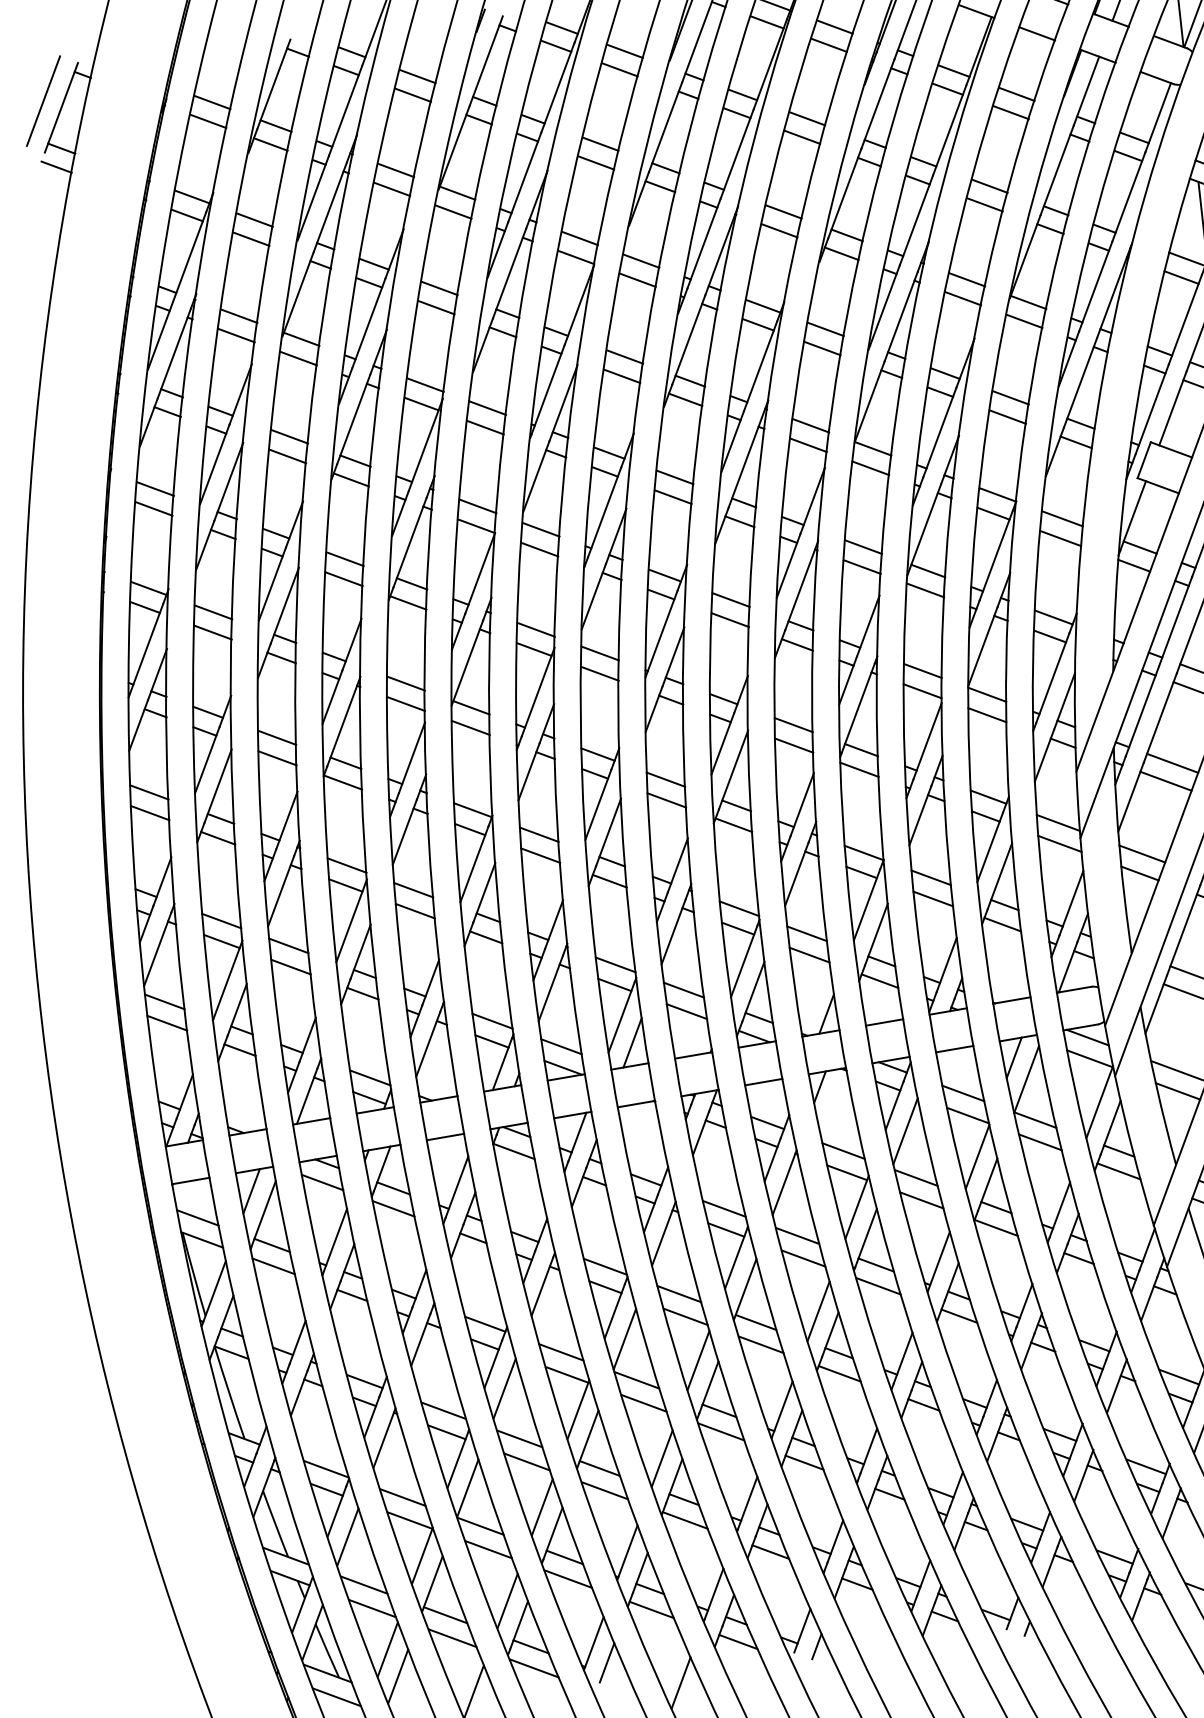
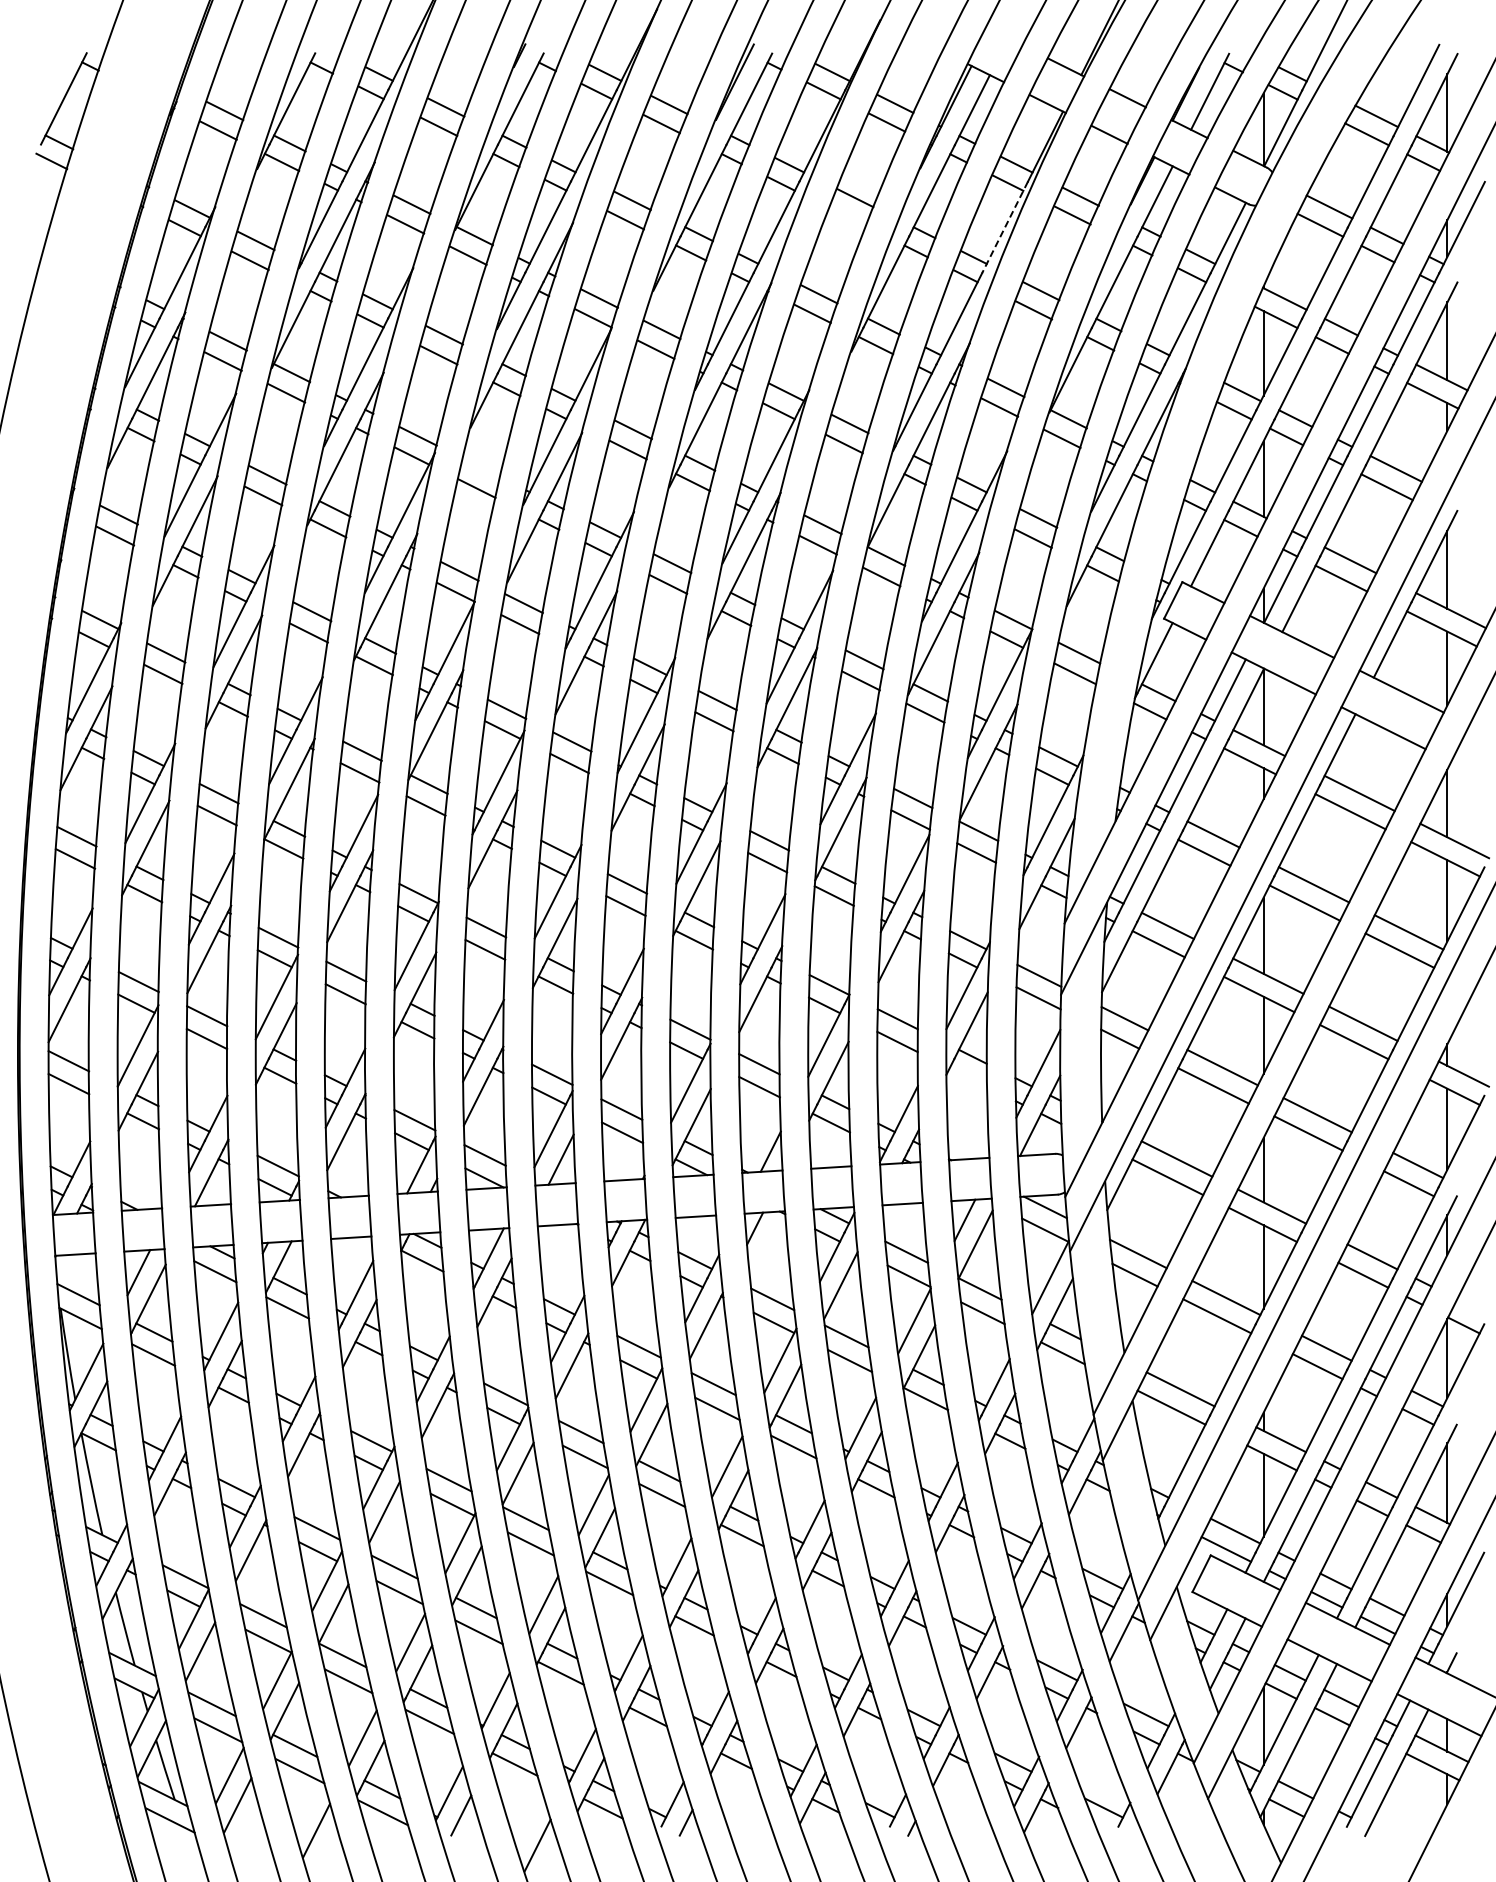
line: (43, 100) -> (45, 89), removed
line: (949, 130) -> (1004, 227), solid -> dashed
line: (802, 137) -> (847, 217), removed
line: (487, 407) -> (481, 467), removed
line: (1002, 924) -> (968, 1077), removed

